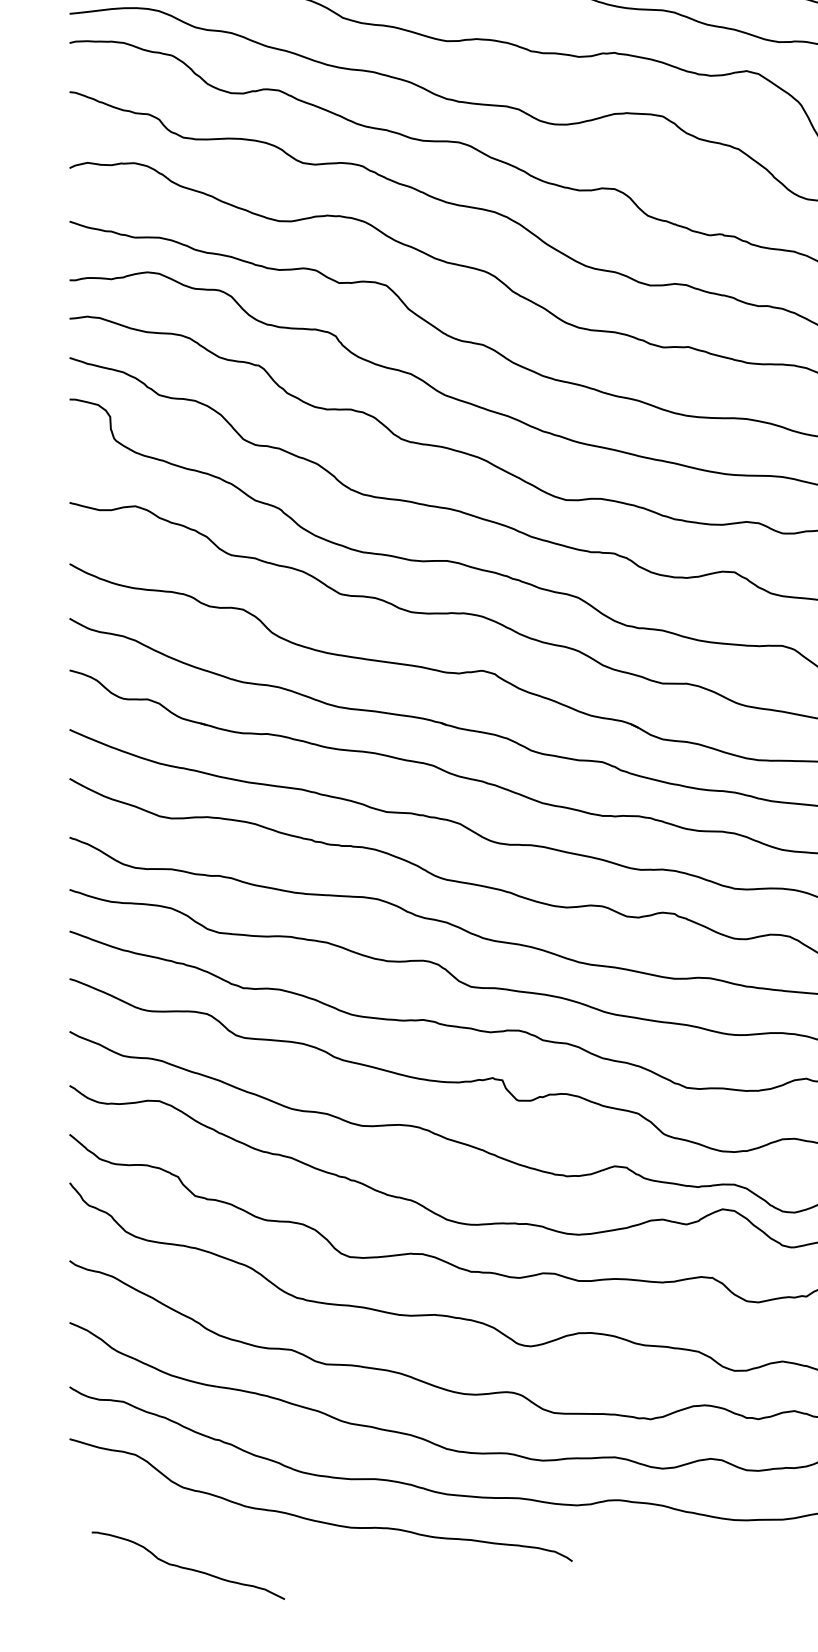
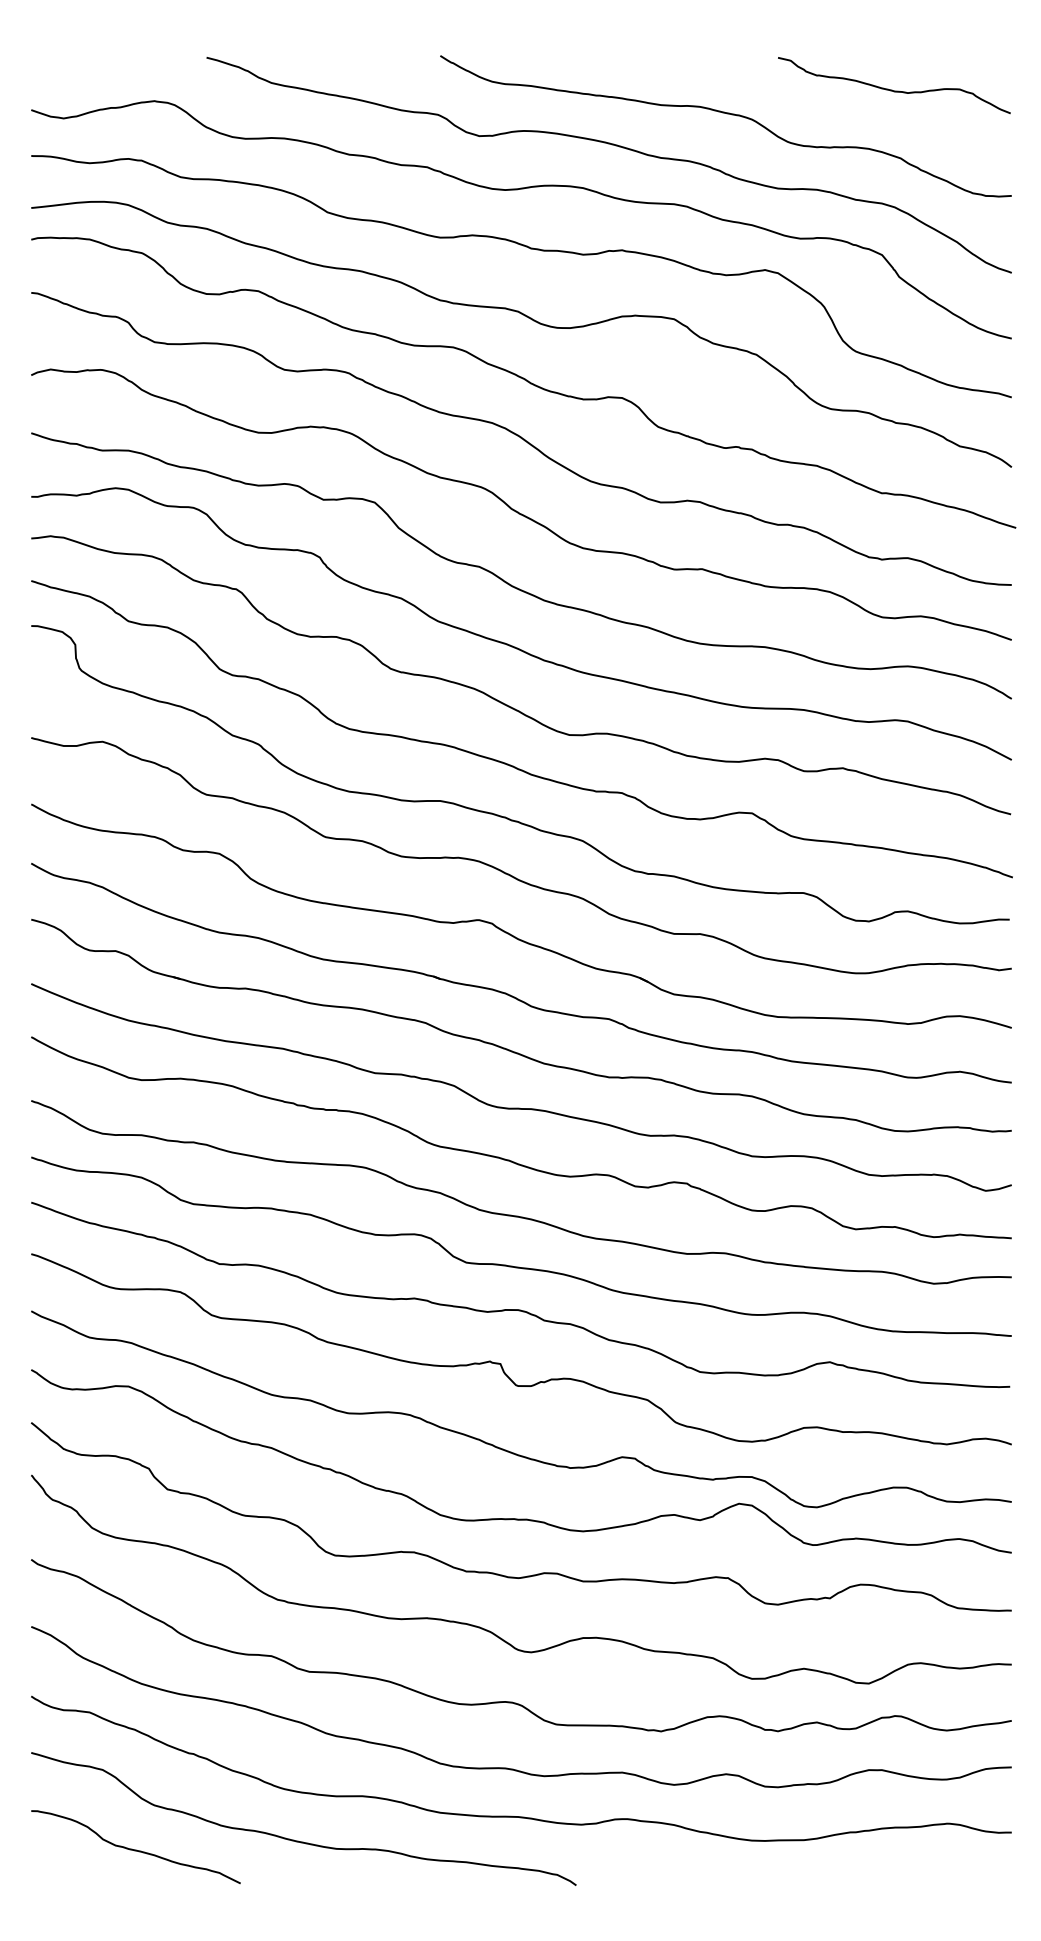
curve: (187, 1567) -> (135, 1849), moved

